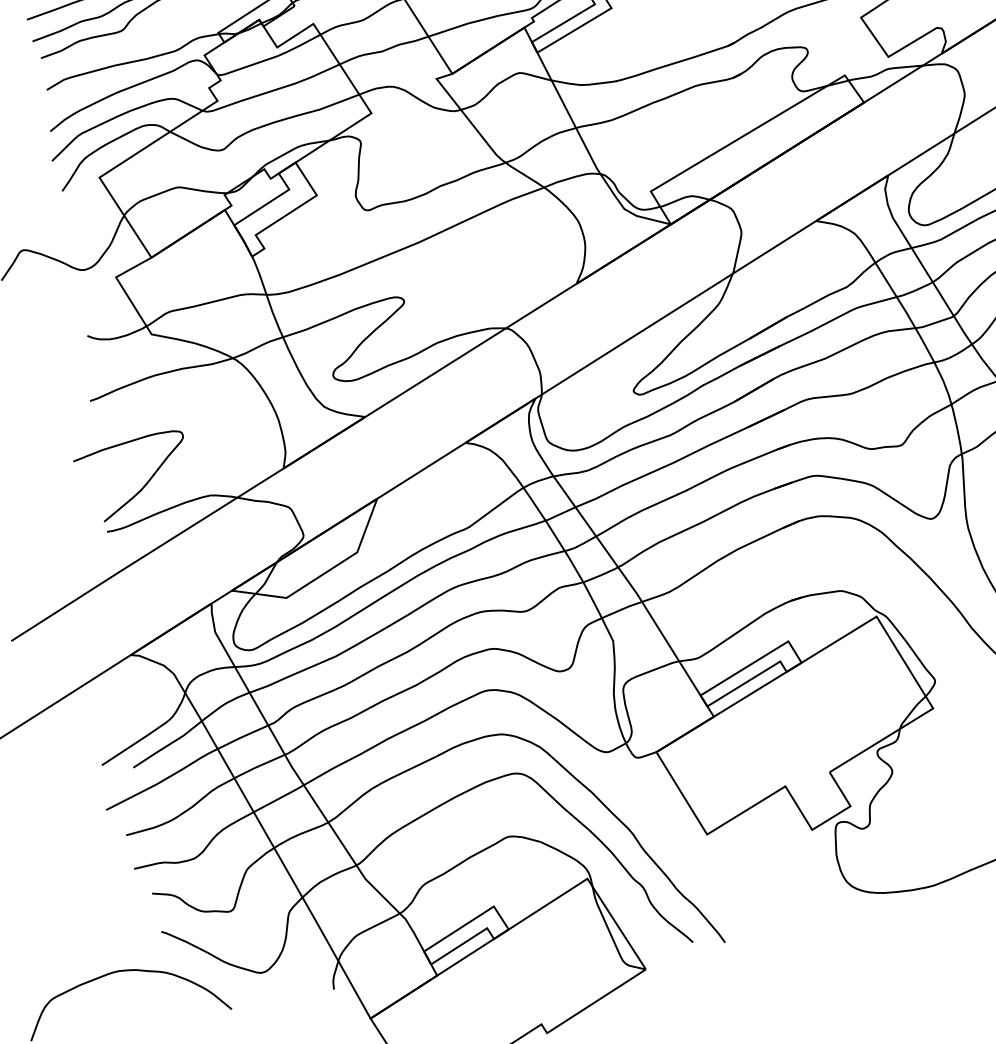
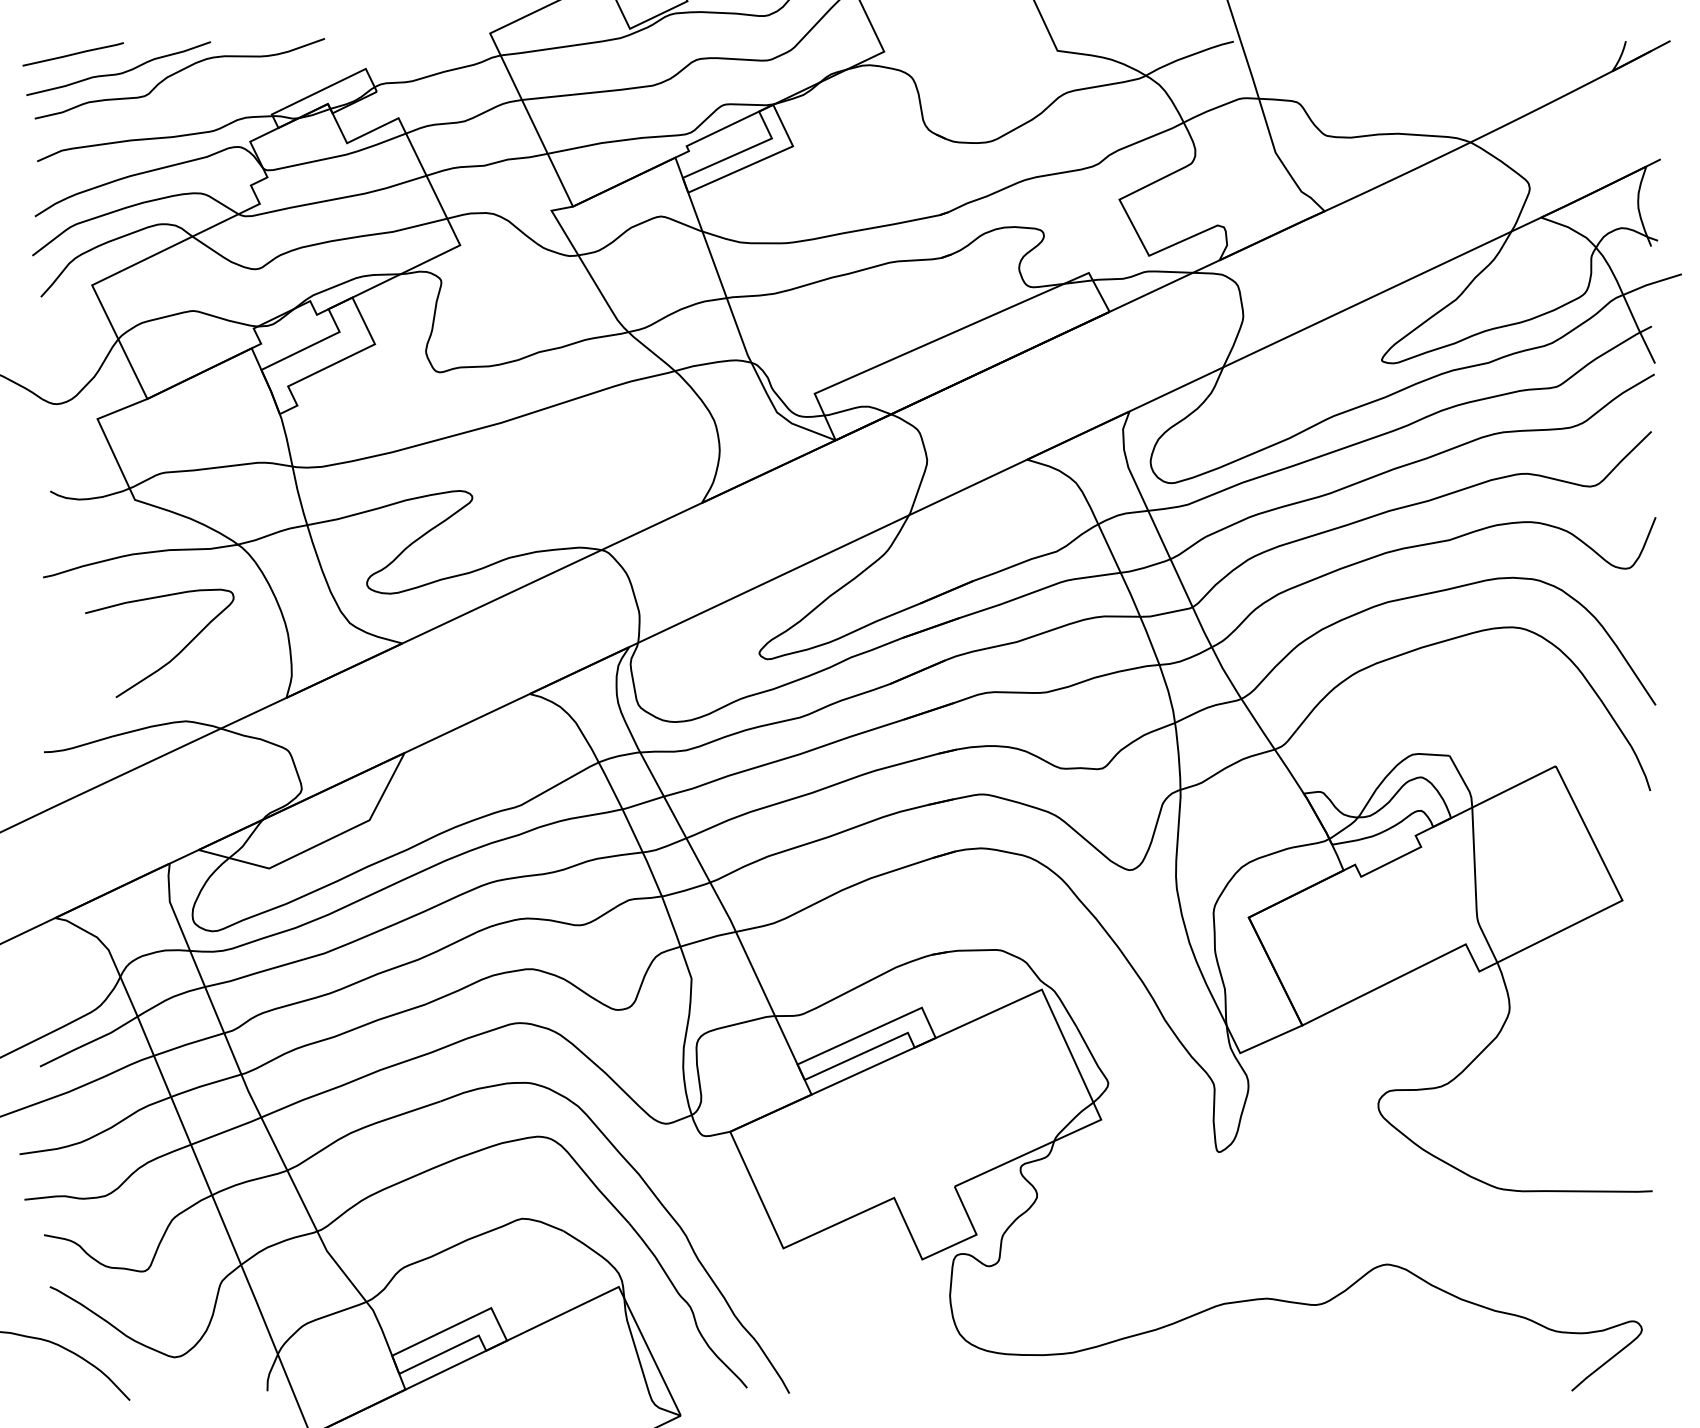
curve: (140, 489) -> (169, 660), moved

